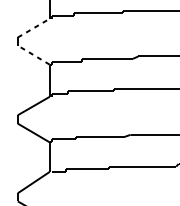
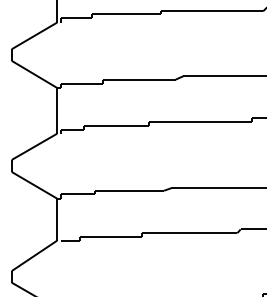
line: (33, 27) -> (34, 35), dashed -> solid
line: (33, 55) -> (34, 74), dashed -> solid

